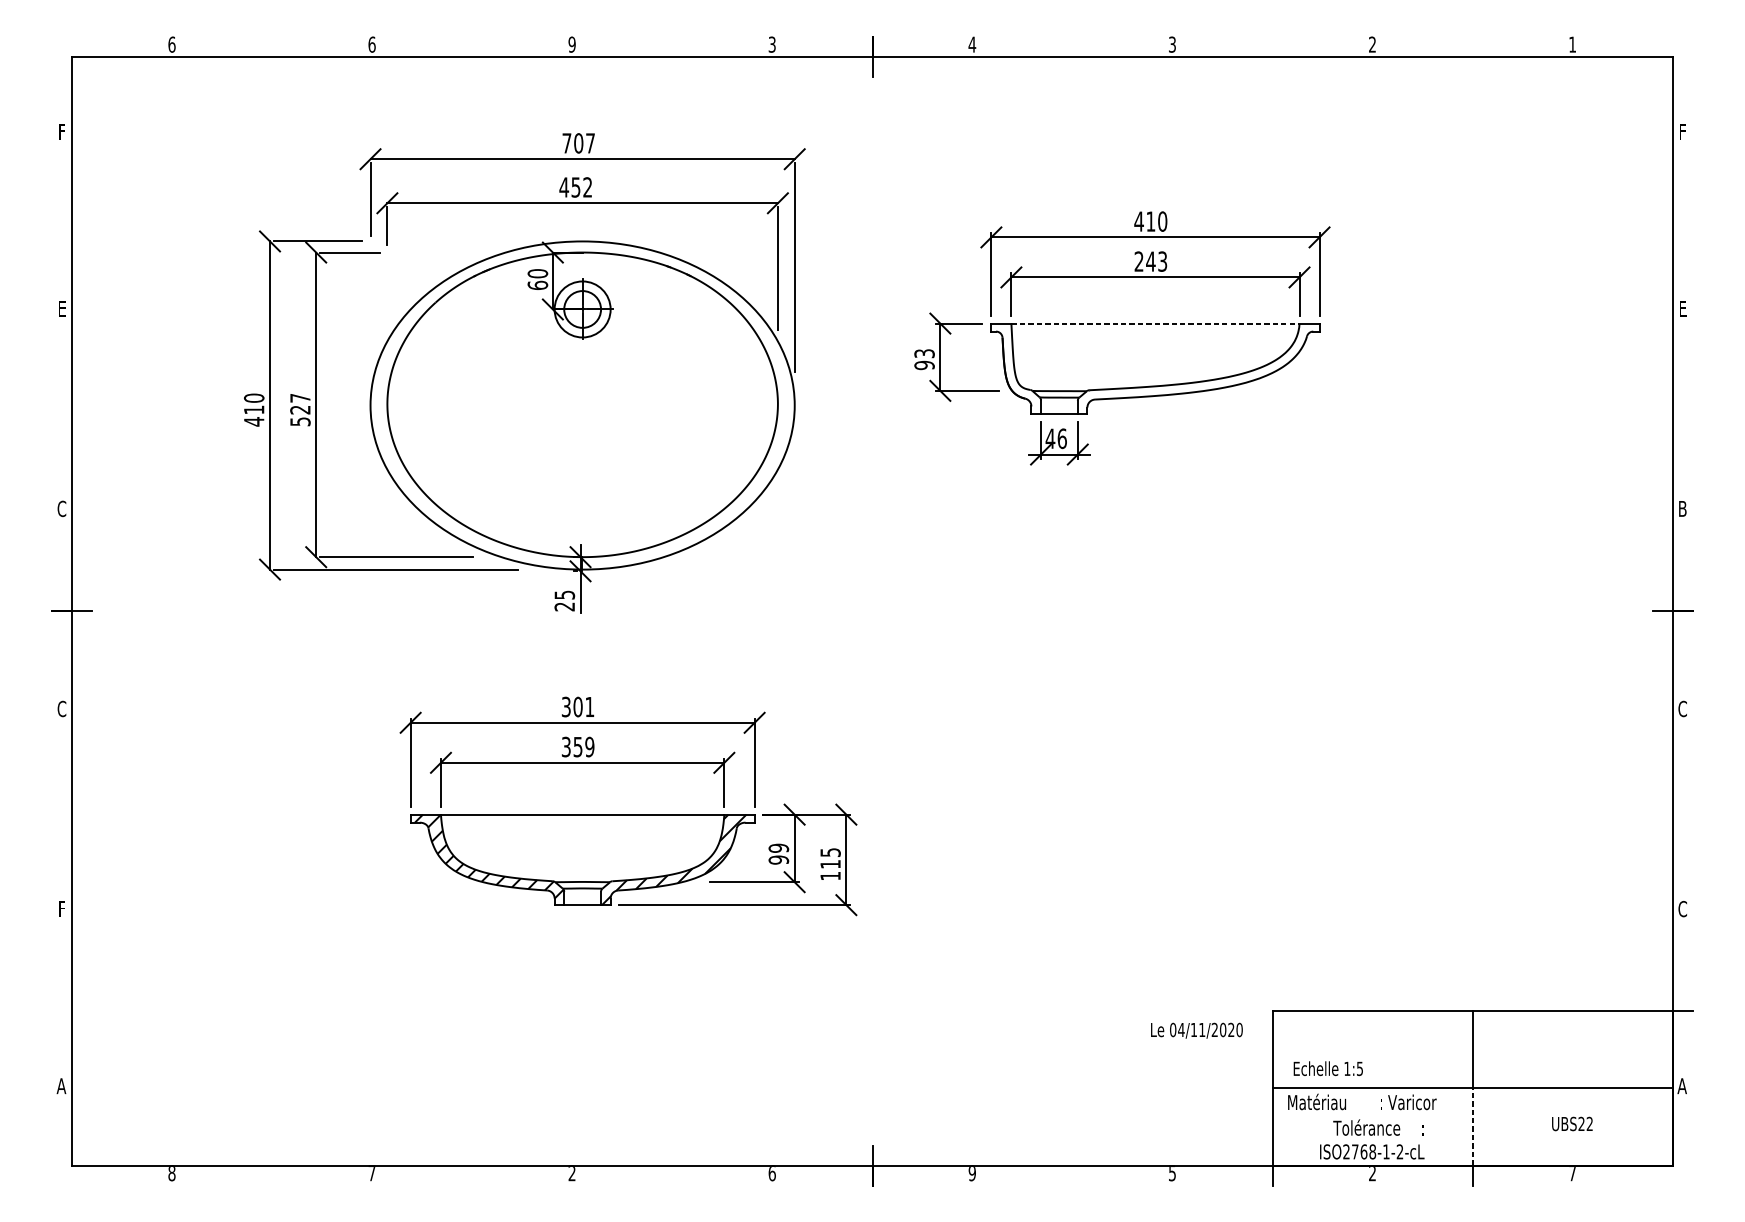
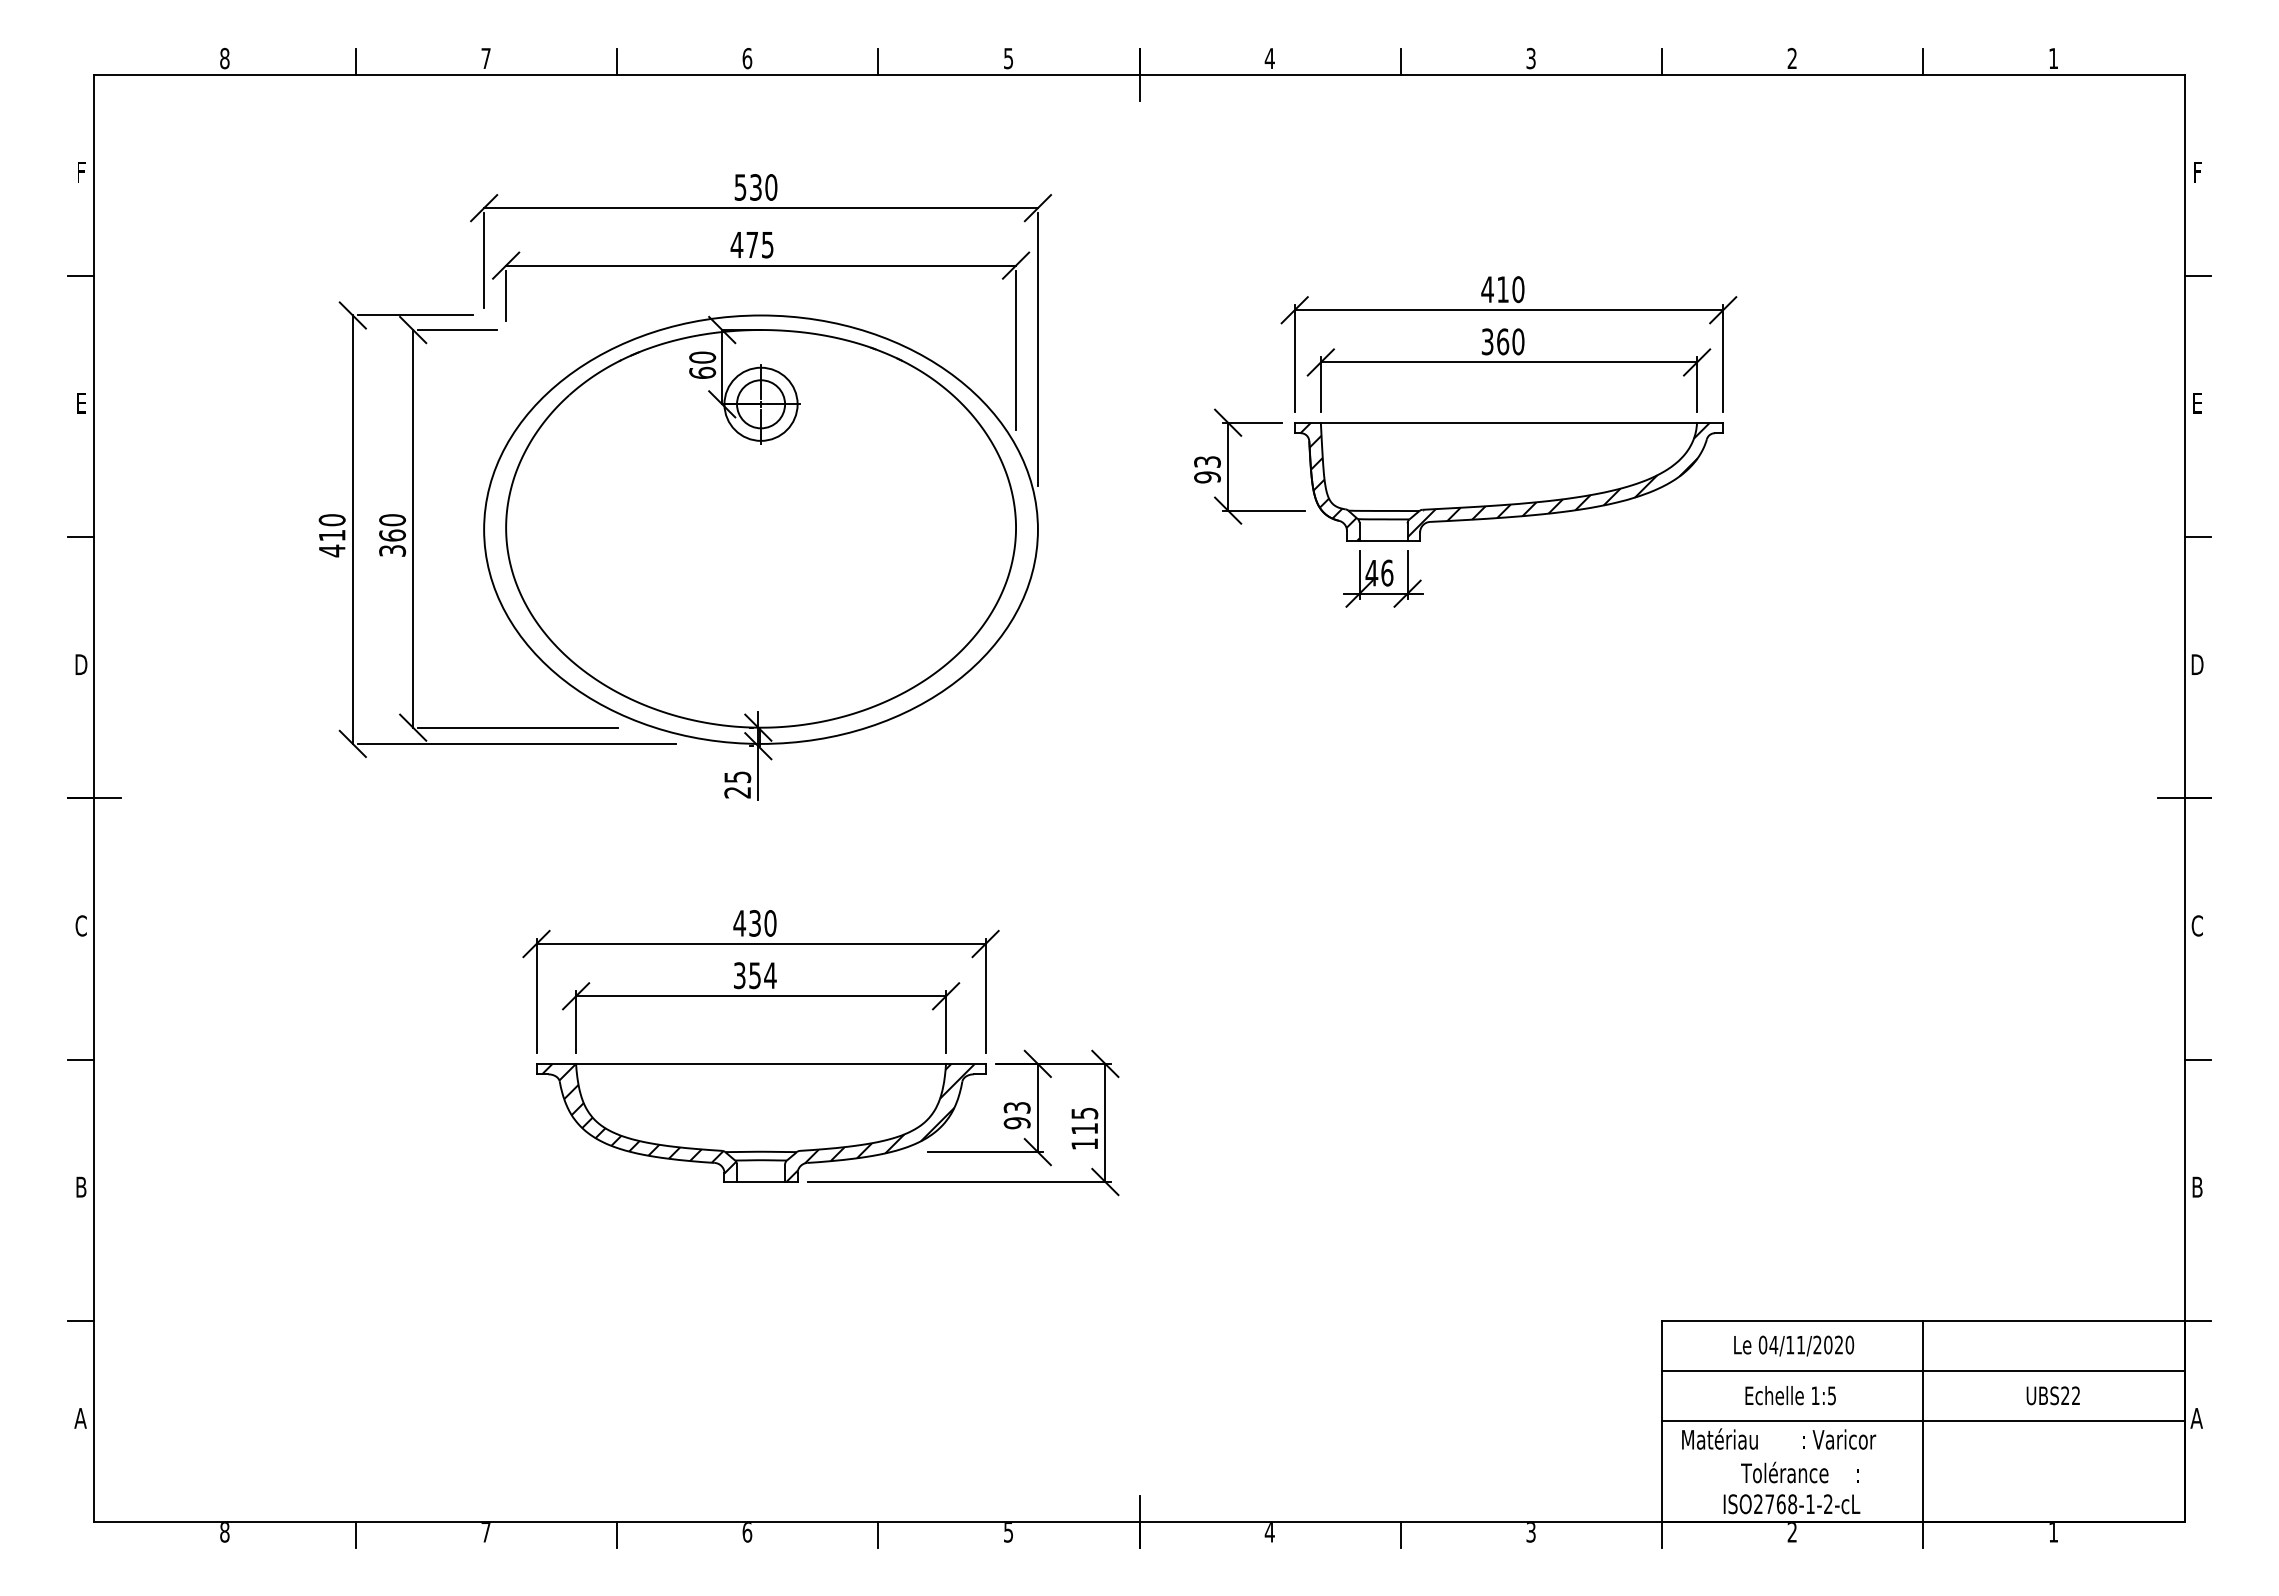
text: (772, 43) -> (1008, 57), 3 -> 5
text: (171, 44) -> (224, 58), 6 -> 8
text: (371, 44) -> (485, 58), 6 -> 7
text: (572, 44) -> (747, 58), 9 -> 6
line: (272, 46) -> (355, 61), added
line: (471, 46) -> (616, 61), added
line: (672, 46) -> (878, 61), added
line: (1072, 46) -> (1400, 61), added
line: (1273, 46) -> (1662, 61), added
line: (1472, 46) -> (1923, 61), added
text: (578, 143) -> (755, 187), 707 -> 530
text: (581, 187) -> (759, 244), 452 -> 475
line: (62, 210) -> (81, 275), added
line: (1682, 210) -> (2197, 275), added
text: (1150, 261) -> (1502, 341), 243 -> 360
line: (1155, 323) -> (1508, 422), dashed -> solid
hatch: (1198, 367) -> (1565, 479), added
hatch: (1018, 368) -> (1329, 481), added
text: (300, 409) -> (392, 535), 527 -> 360
line: (62, 411) -> (81, 537), added
line: (1682, 411) -> (2197, 537), added
text: (62, 508) -> (81, 664), C -> D
text: (1682, 508) -> (2197, 664), B -> D
text: (577, 707) -> (754, 923), 301 -> 430
text: (589, 746) -> (770, 975), 359 -> 354
line: (62, 811) -> (81, 1059), added
line: (1682, 811) -> (2197, 1059), added
text: (778, 848) -> (1016, 1107), 99 -> 93
text: (62, 908) -> (81, 1186), F -> B
text: (1682, 908) -> (2196, 1186), C -> B
line: (62, 1011) -> (81, 1320), added
text: (1197, 1030) -> (1794, 1345), moved
line: (1472, 1050) -> (1923, 1371), added
text: (1328, 1068) -> (1790, 1395), moved
text: (1571, 1123) -> (2052, 1395), moved
line: (1472, 1126) -> (1923, 1471), dashed -> solid
text: (572, 1173) -> (747, 1532), 2 -> 6
text: (772, 1173) -> (1008, 1532), 6 -> 5
text: (972, 1173) -> (1269, 1532), 9 -> 4
text: (1172, 1173) -> (1531, 1532), 5 -> 3
text: (1572, 1173) -> (2053, 1532), 7 -> 1
line: (272, 1175) -> (355, 1535), added
line: (471, 1175) -> (616, 1535), added
line: (672, 1175) -> (878, 1535), added
line: (1072, 1175) -> (1400, 1535), added

